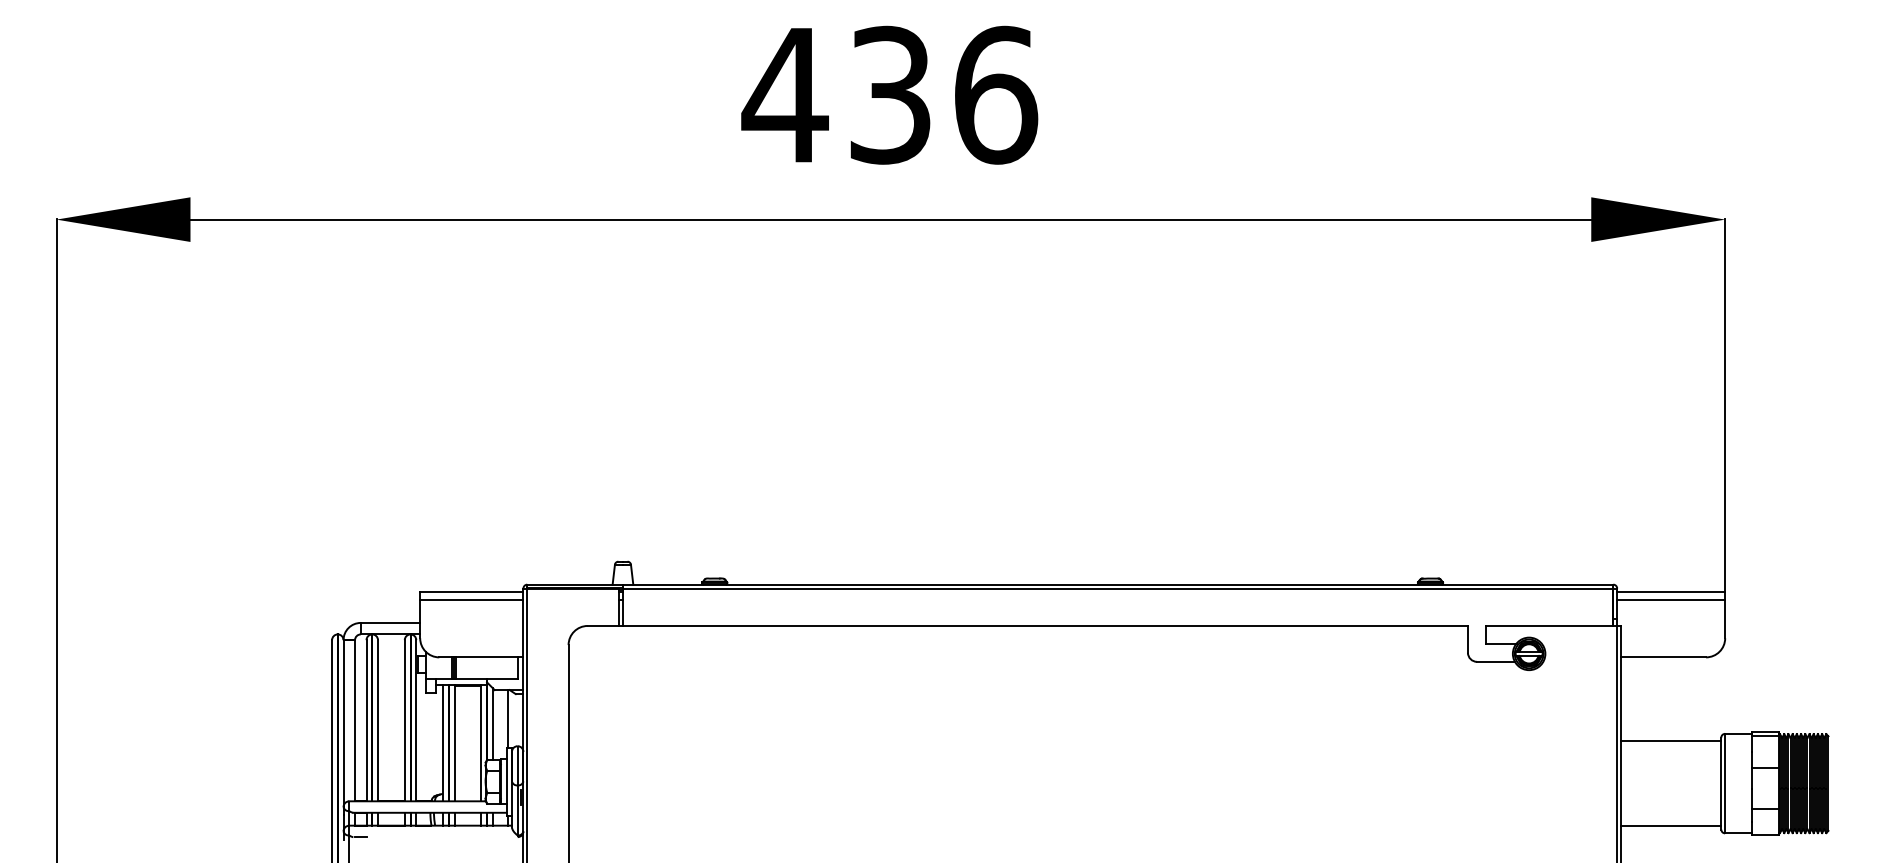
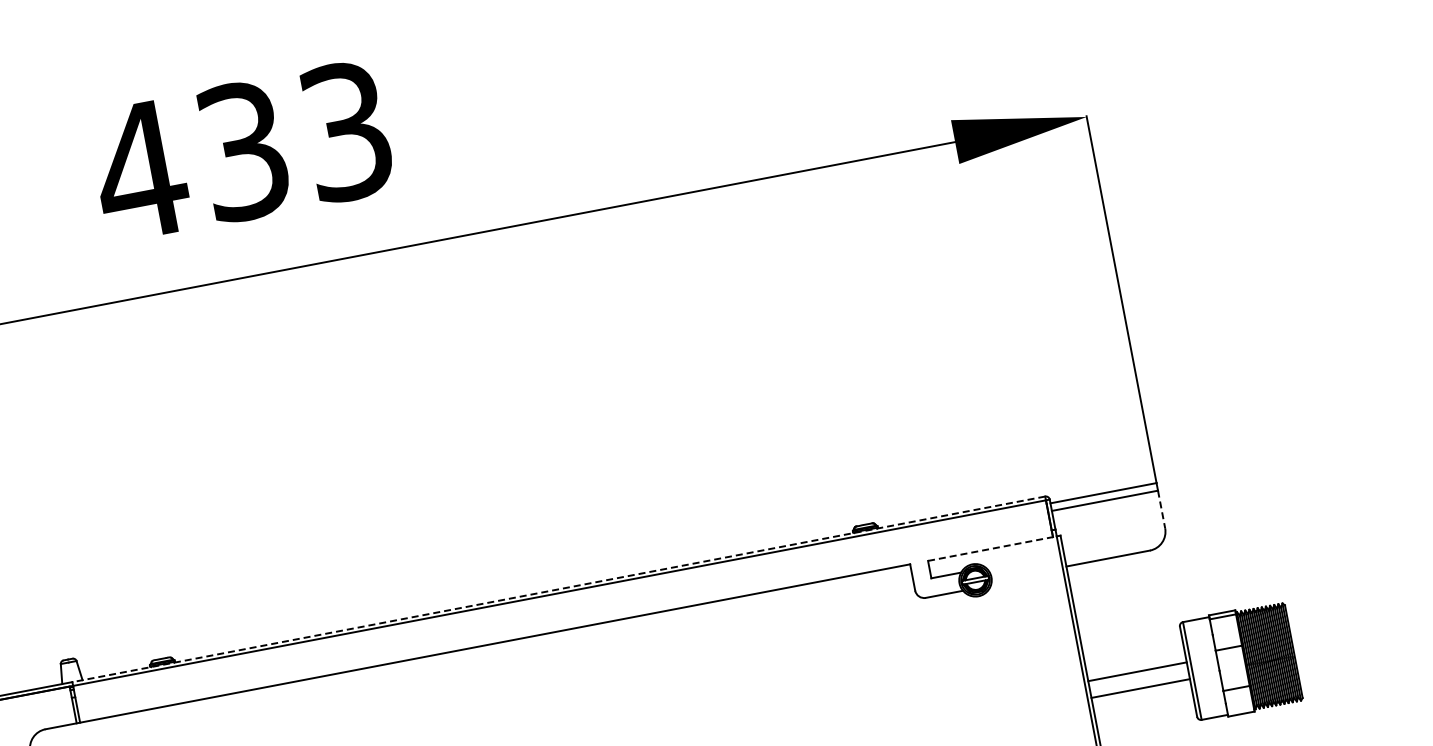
text: (996, 94) -> (347, 130), 436 -> 433
line: (1117, 584) -> (558, 589), solid -> dashed
line: (1725, 619) -> (1161, 509), solid -> dashed
line: (1552, 625) -> (993, 548), solid -> dashed
line: (1671, 741) -> (1137, 672), moved
line: (1671, 826) -> (1141, 688), moved

